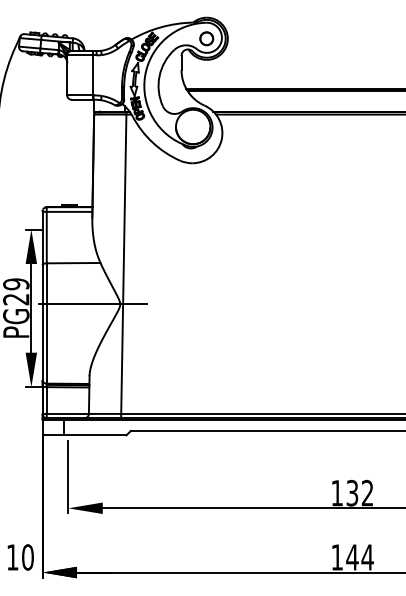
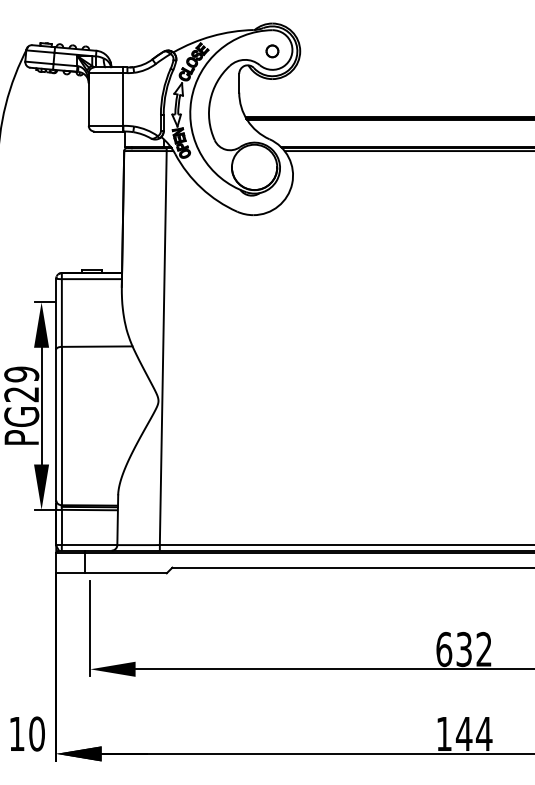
part: (206, 38) -> (272, 51), size x0.7
line: (92, 304) -> (122, 400), removed
text: (337, 493) -> (444, 649), 132 -> 632

